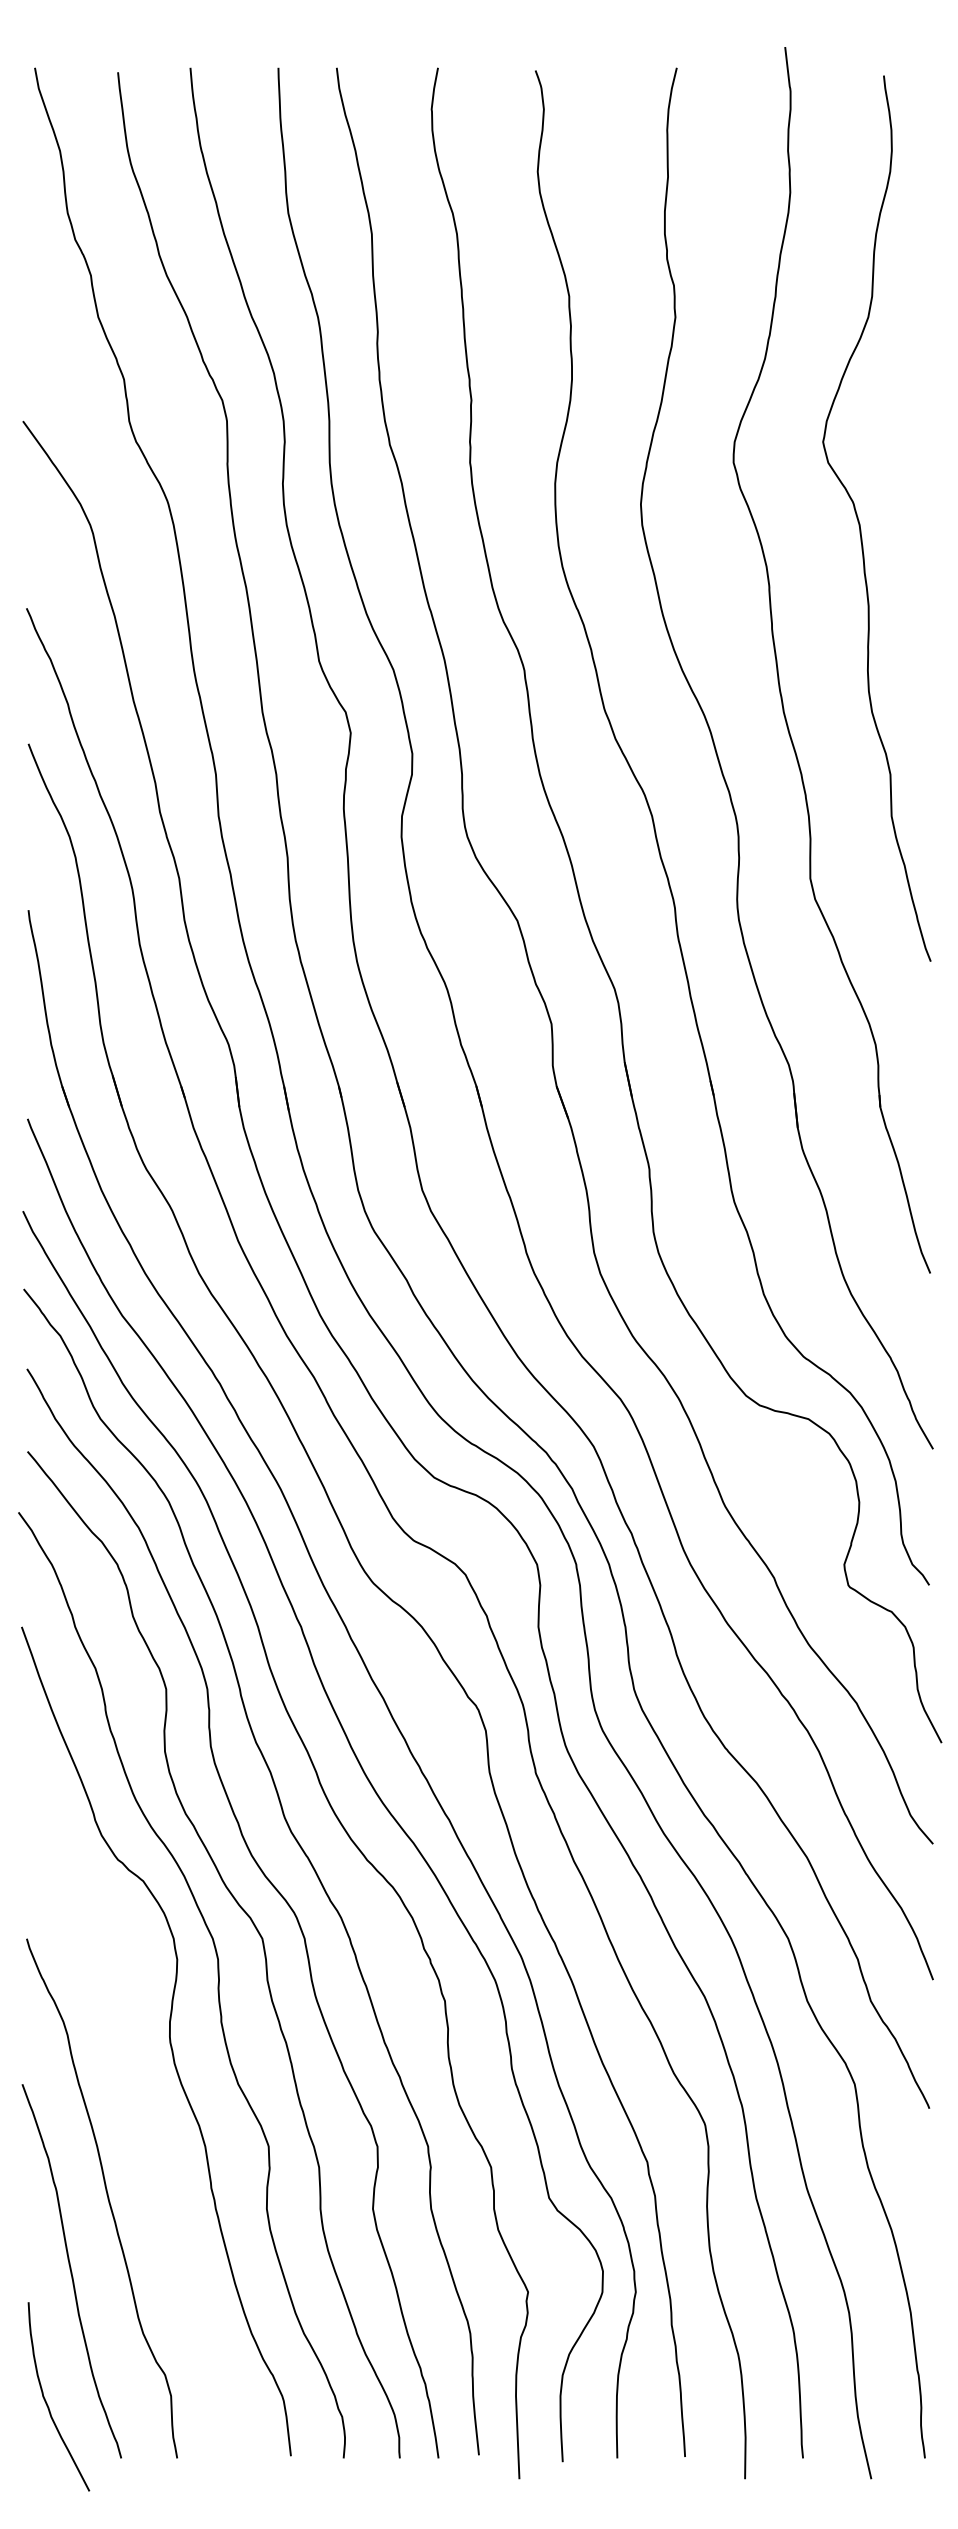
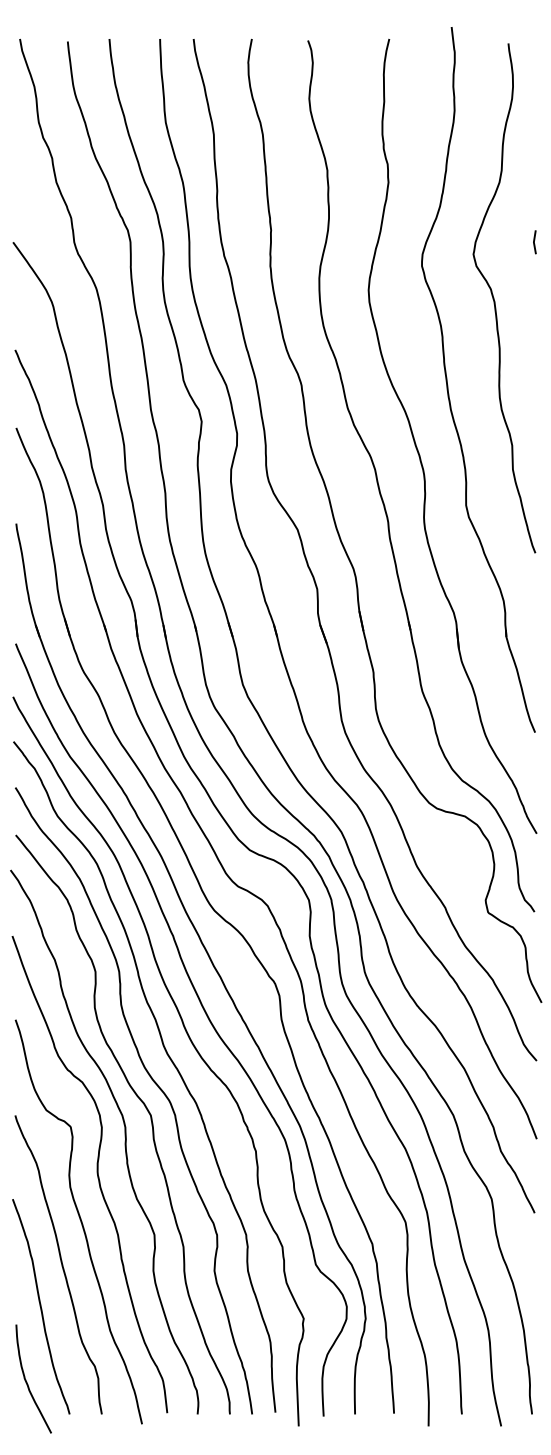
line: (929, 421) -> (534, 242), added
curve: (140, 2123) -> (80, 1221), added

